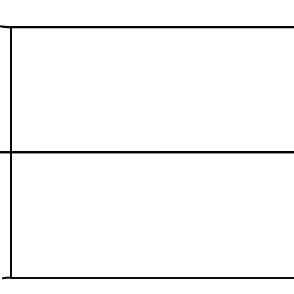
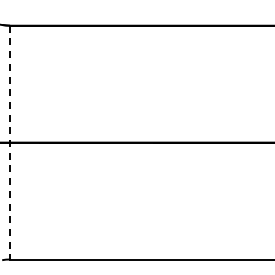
line: (11, 152) -> (10, 142), solid -> dashed

